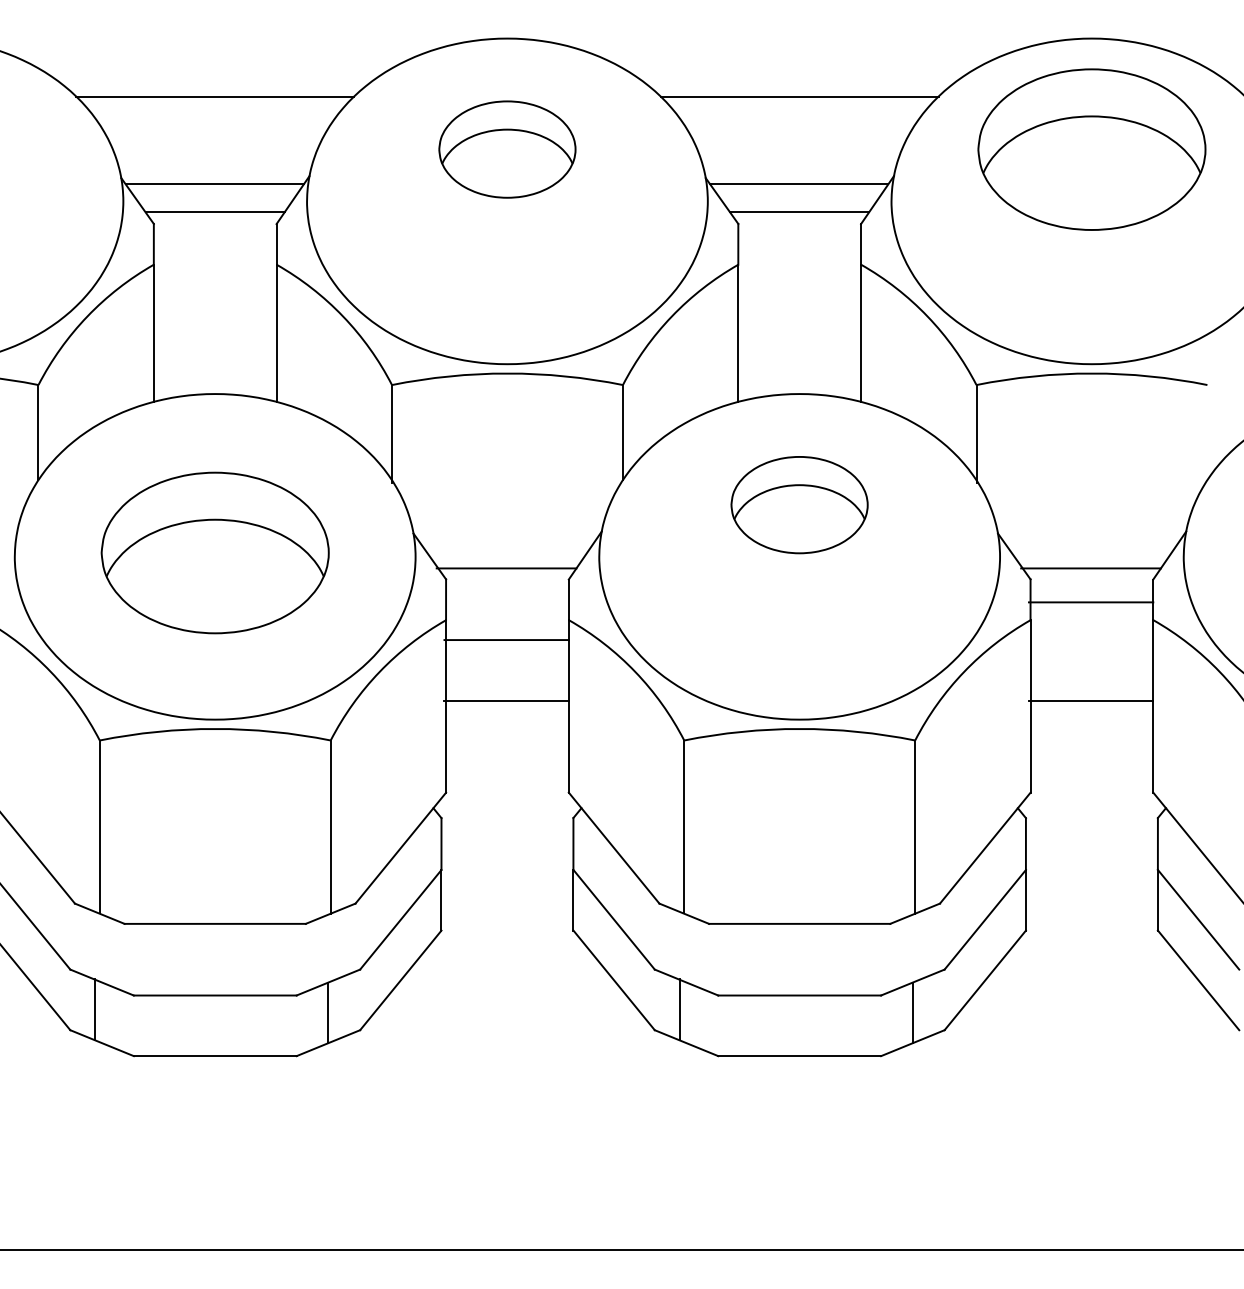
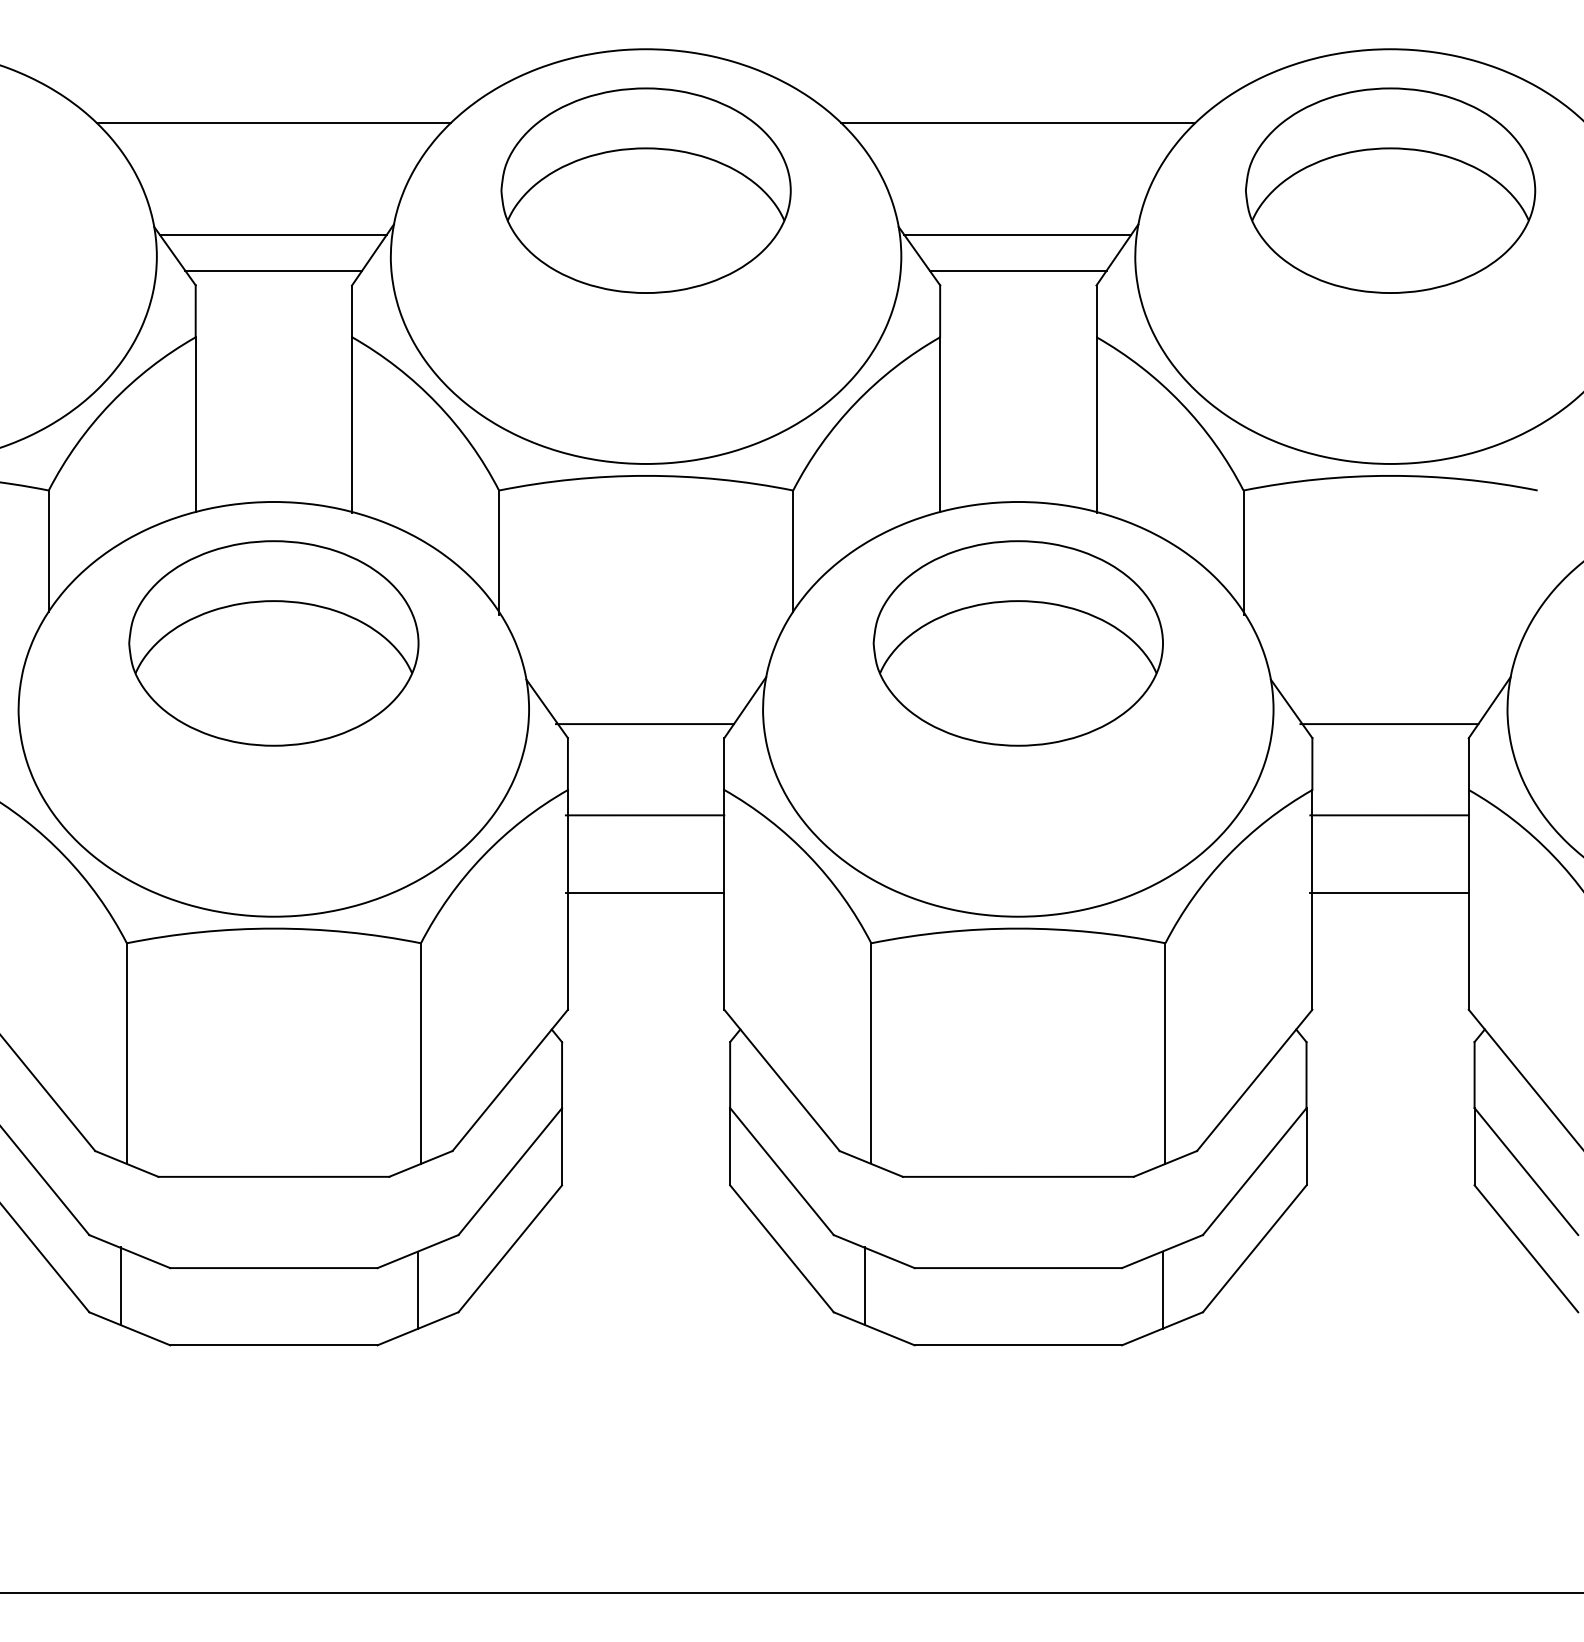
part: (506, 149) -> (645, 190), size x1.67
part: (799, 505) -> (1017, 643), size x1.67
part: (214, 553) -> (273, 643), moved
line: (1091, 602) -> (1389, 815), moved

